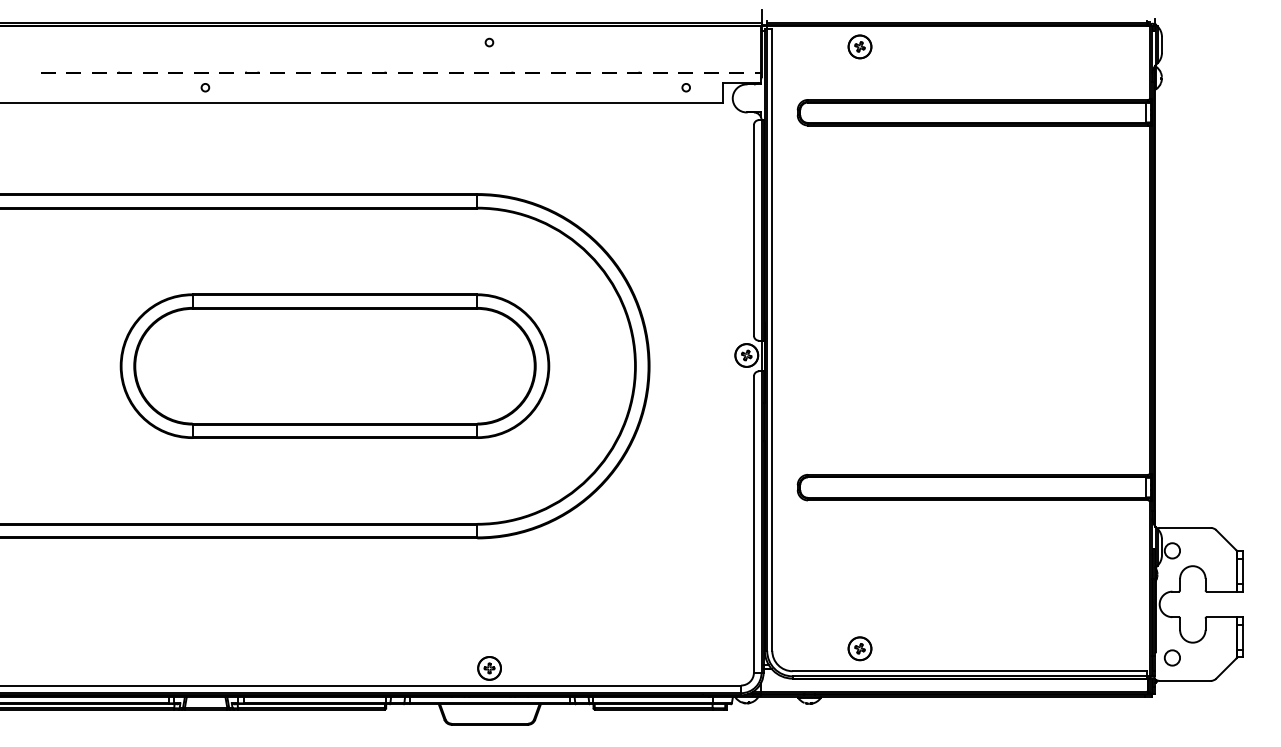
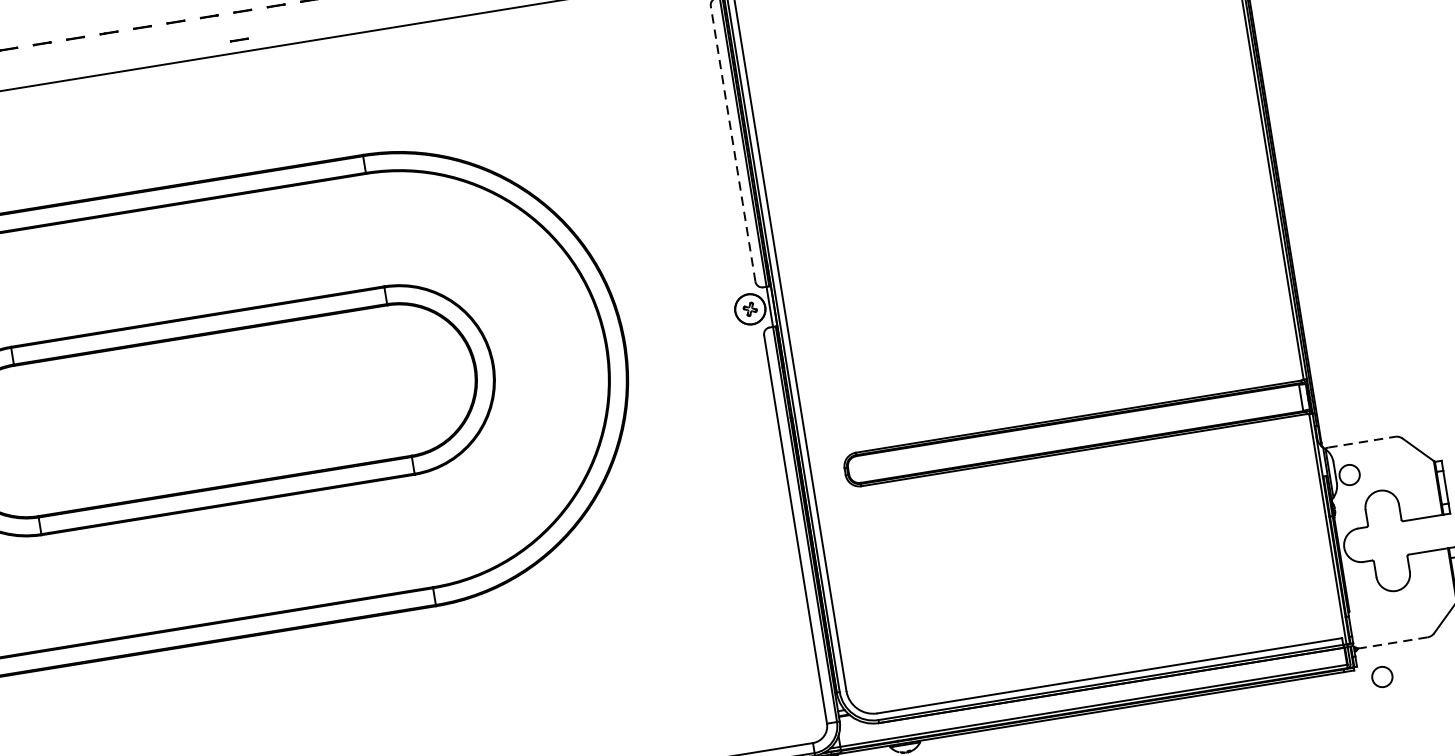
line: (399, 93) -> (239, 39), added
line: (753, 229) -> (732, 142), solid -> dashed
line: (1185, 527) -> (1361, 441), solid -> dashed
part: (859, 648) -> (960, 669), removed
circle: (1171, 657) -> (1381, 676), moved
line: (1184, 680) -> (1392, 642), solid -> dashed

